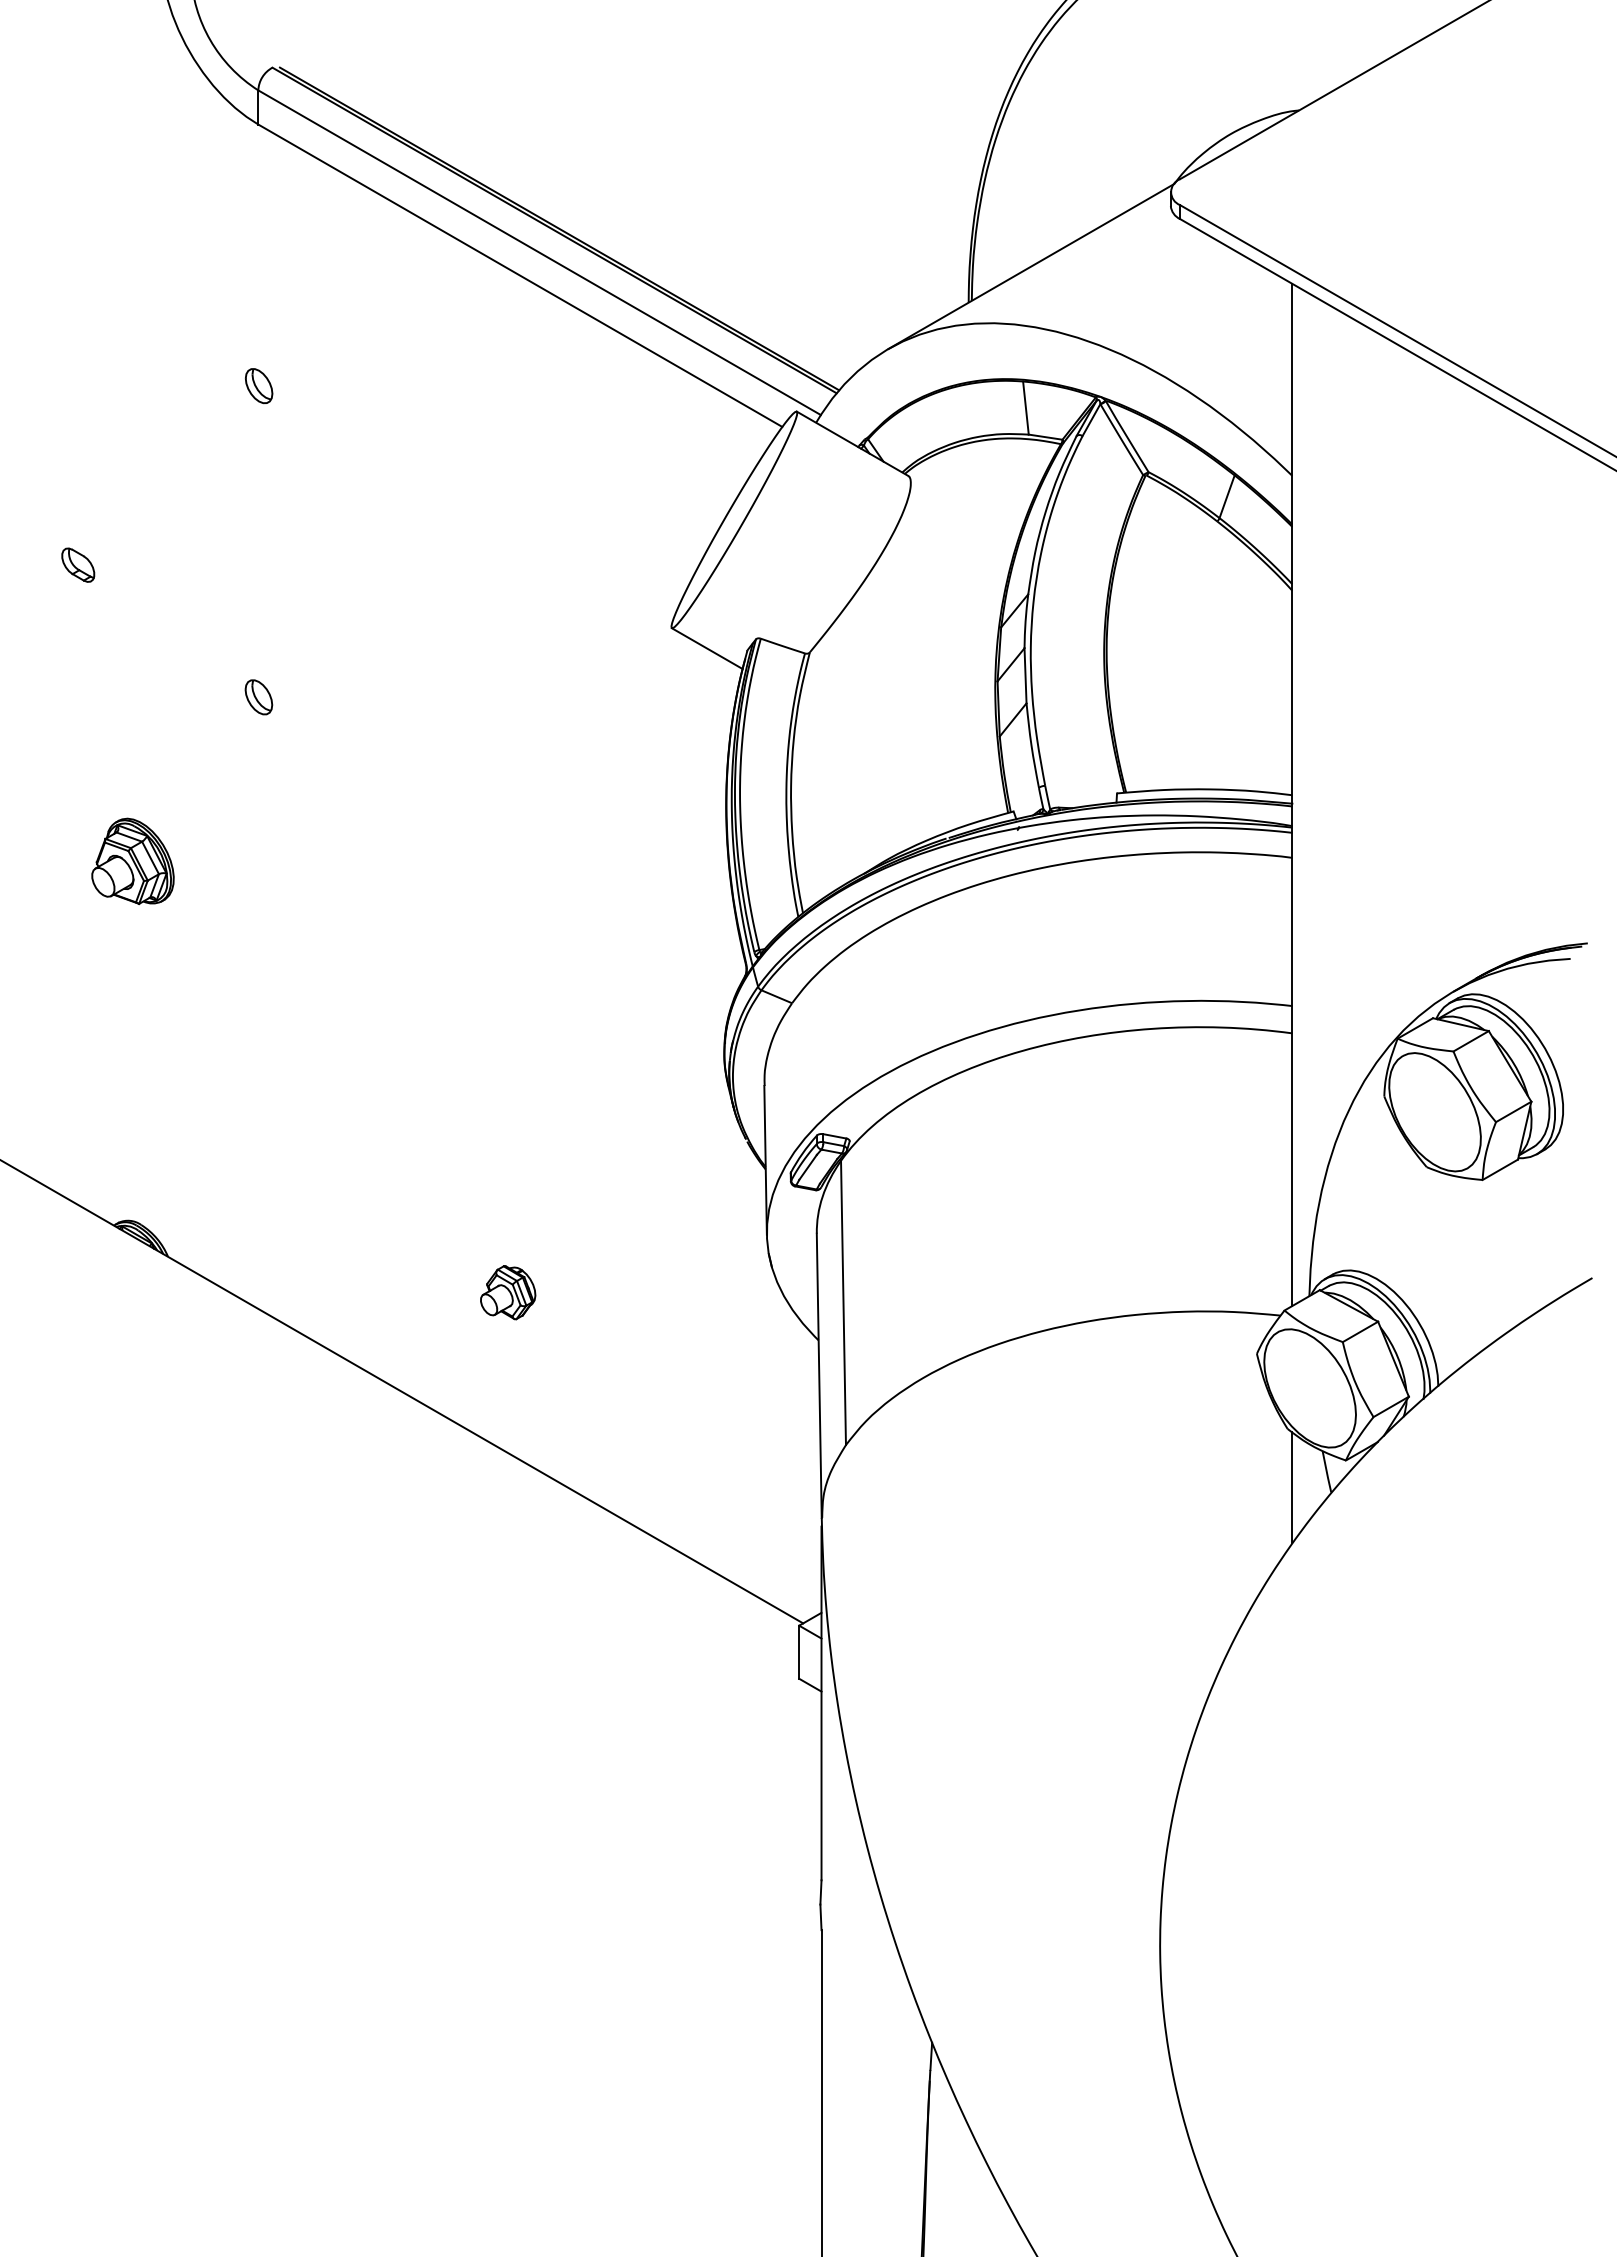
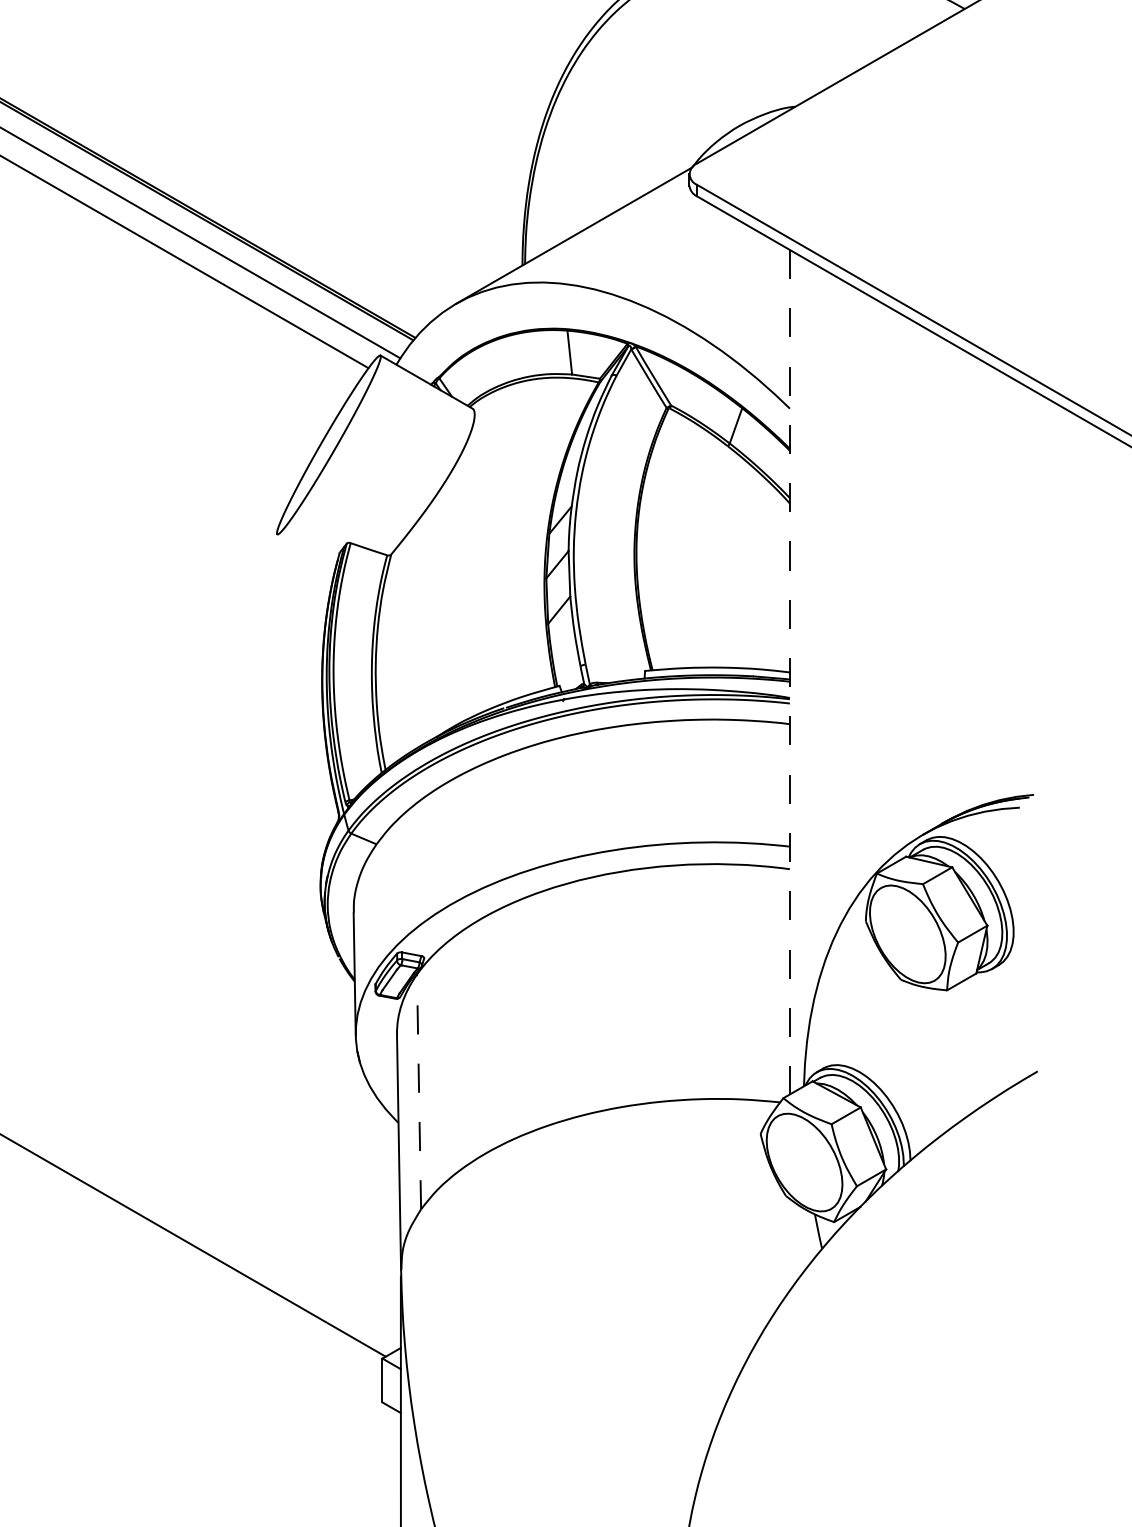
line: (706, 648) -> (305, 551), removed
line: (1292, 795) -> (790, 672), solid -> dashed
part: (508, 1292) -> (142, 1083), removed
line: (843, 1302) -> (419, 1091), solid -> dashed
line: (1292, 1487) -> (790, 1244), removed

